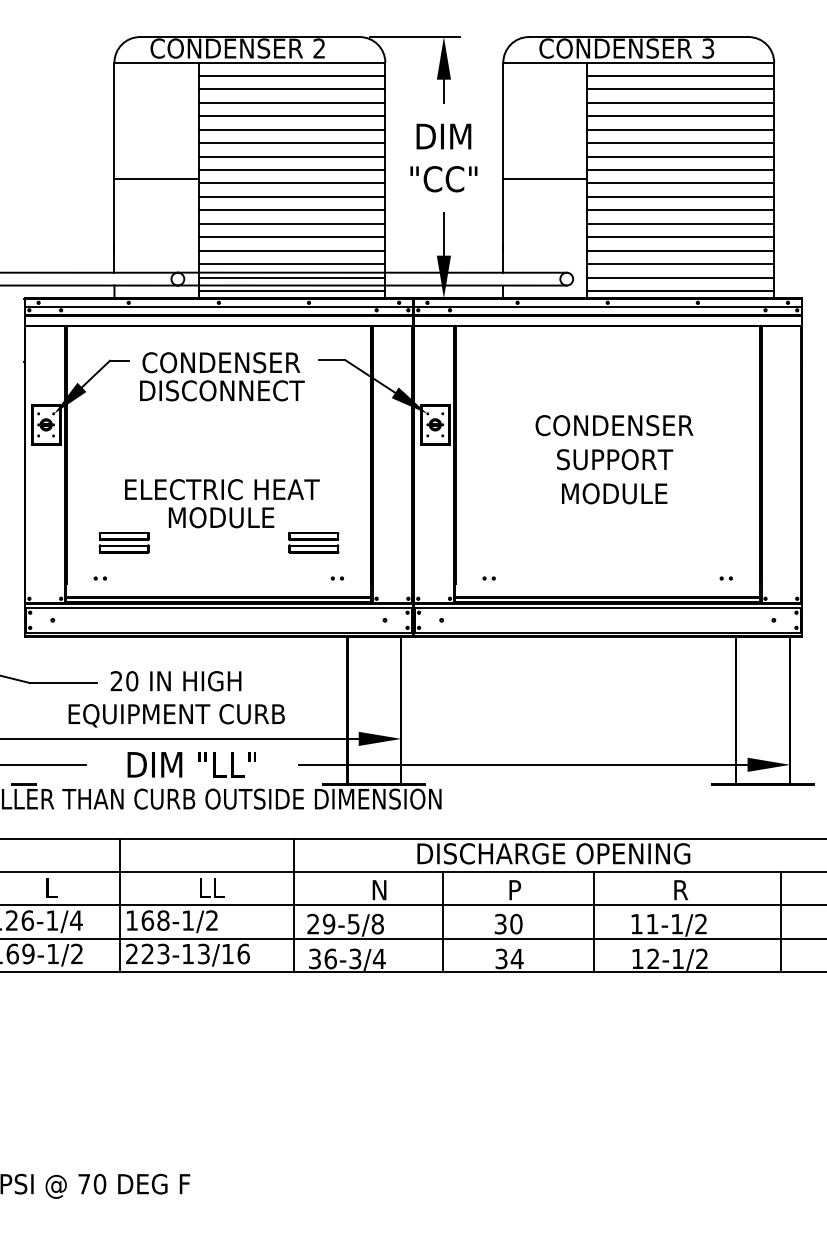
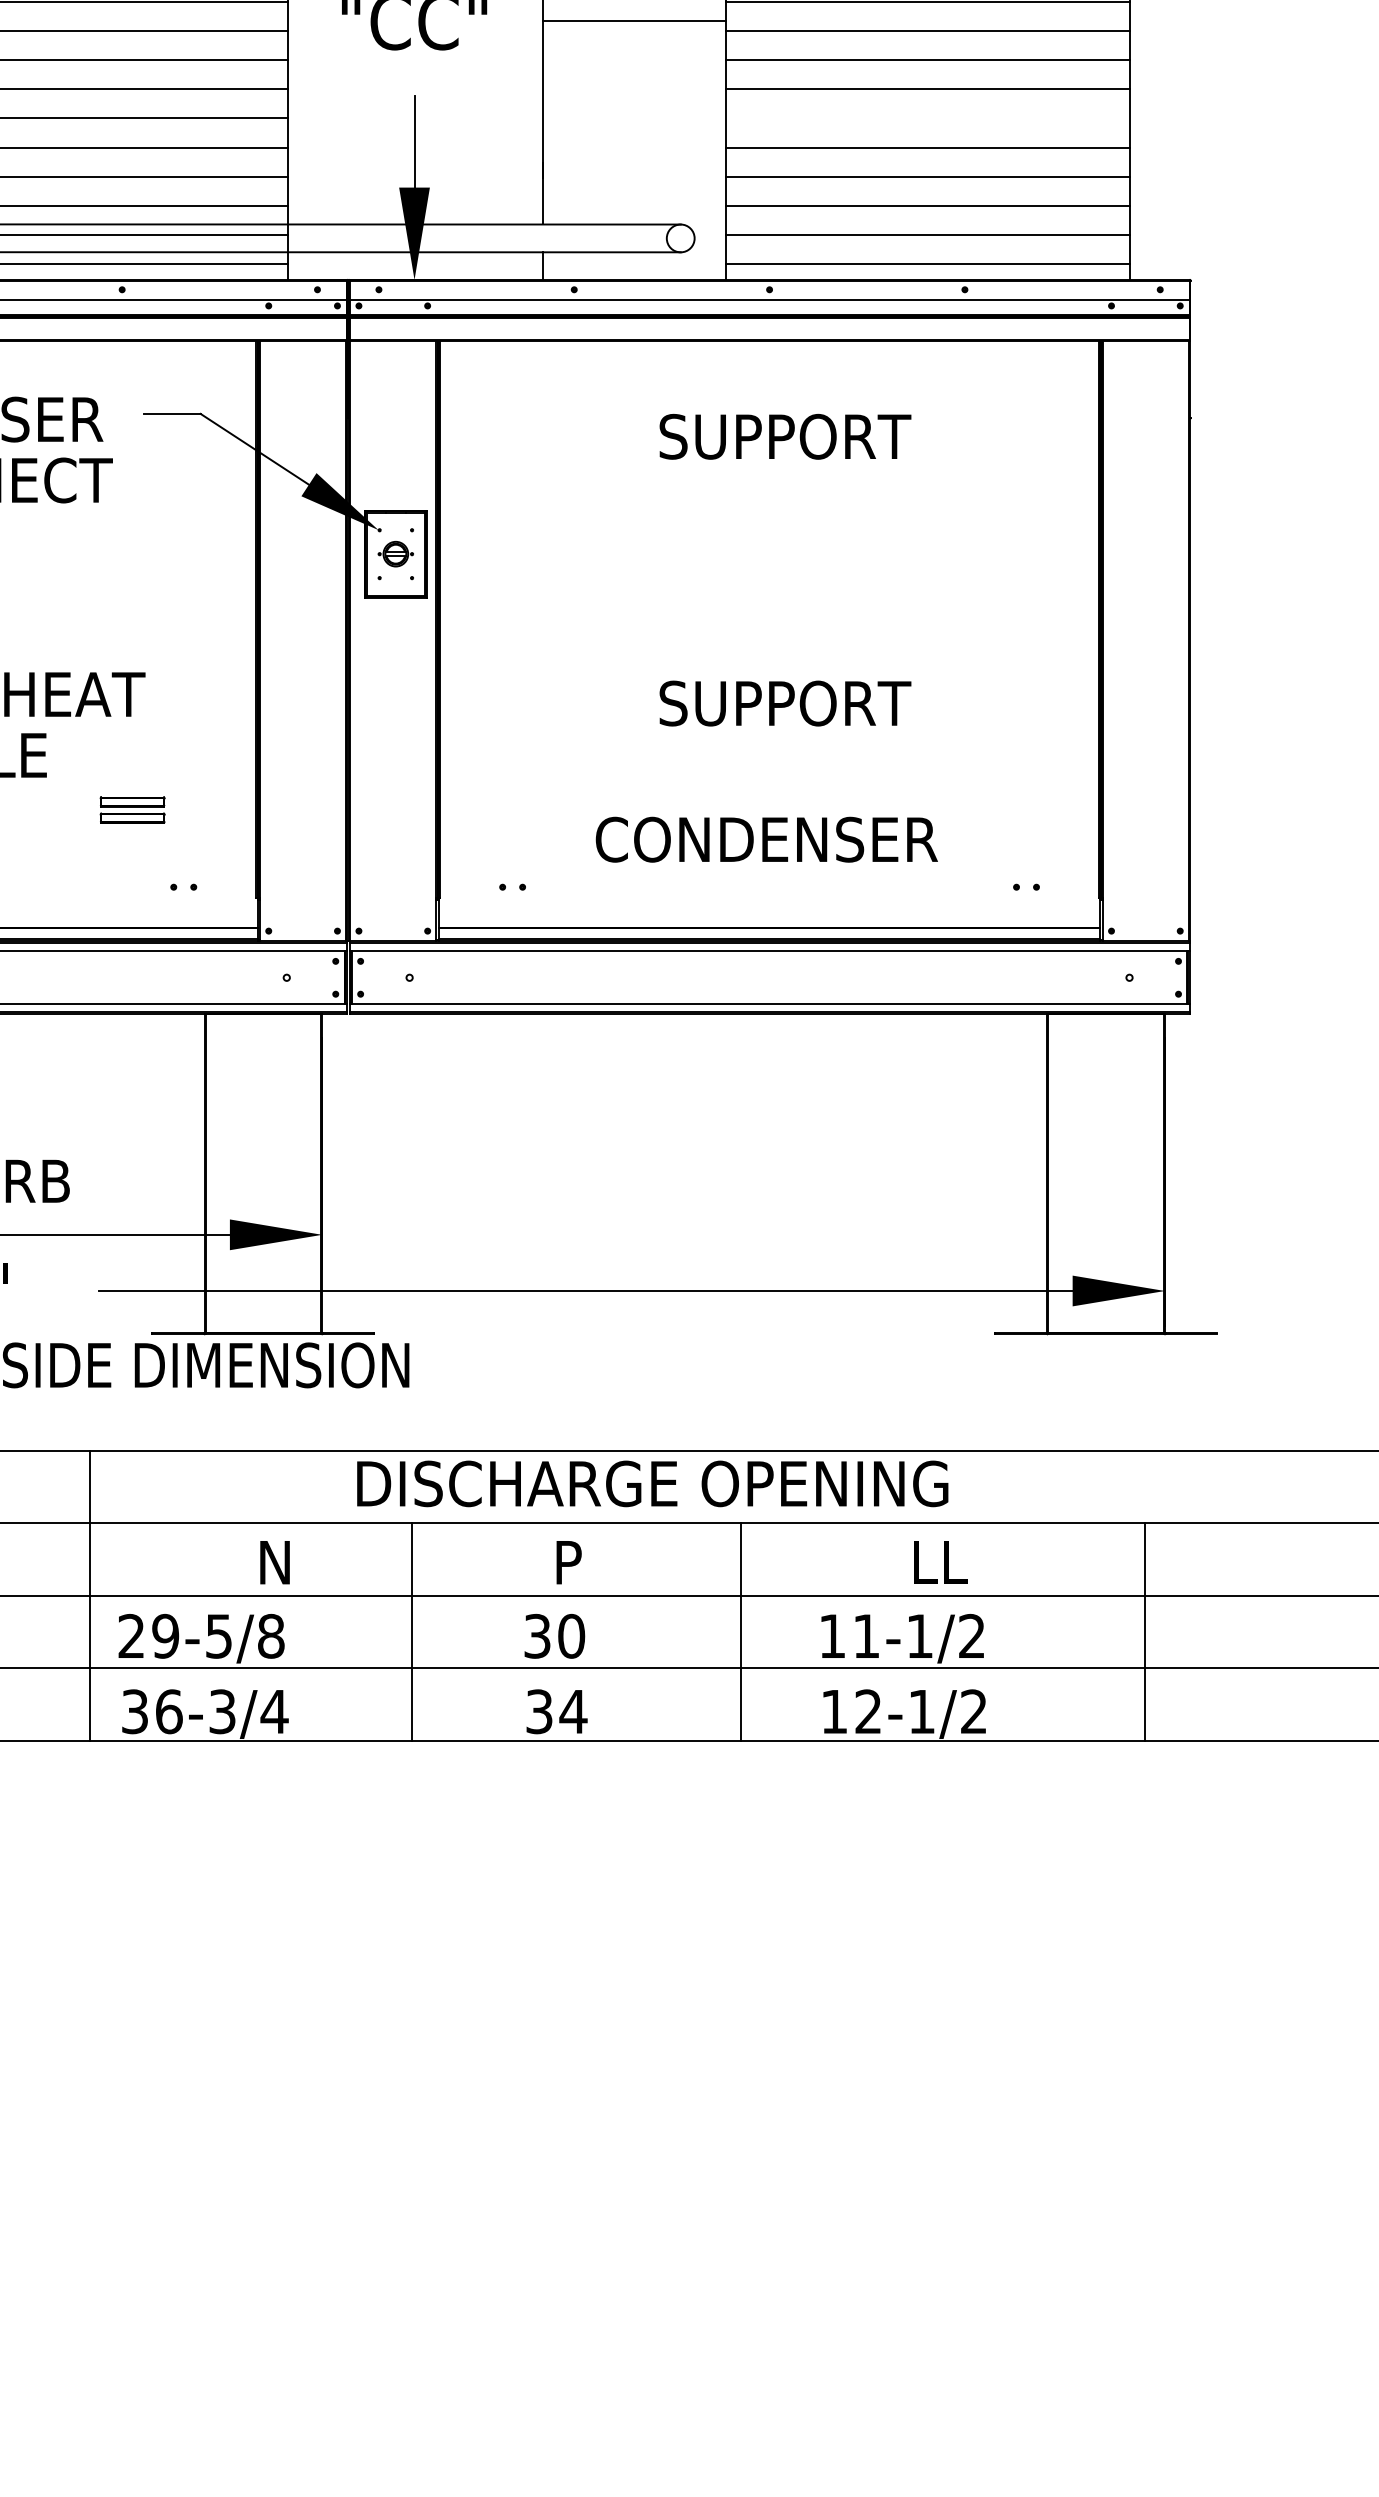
line: (680, 223) -> (927, 117), removed
text: (614, 425) -> (766, 839), moved
text: (615, 459) -> (786, 436), moved
text: (615, 493) -> (786, 702), MODULE -> SUPPORT
part: (313, 542) -> (131, 809), size x0.6
text: (686, 890) -> (940, 1563), R -> LL

